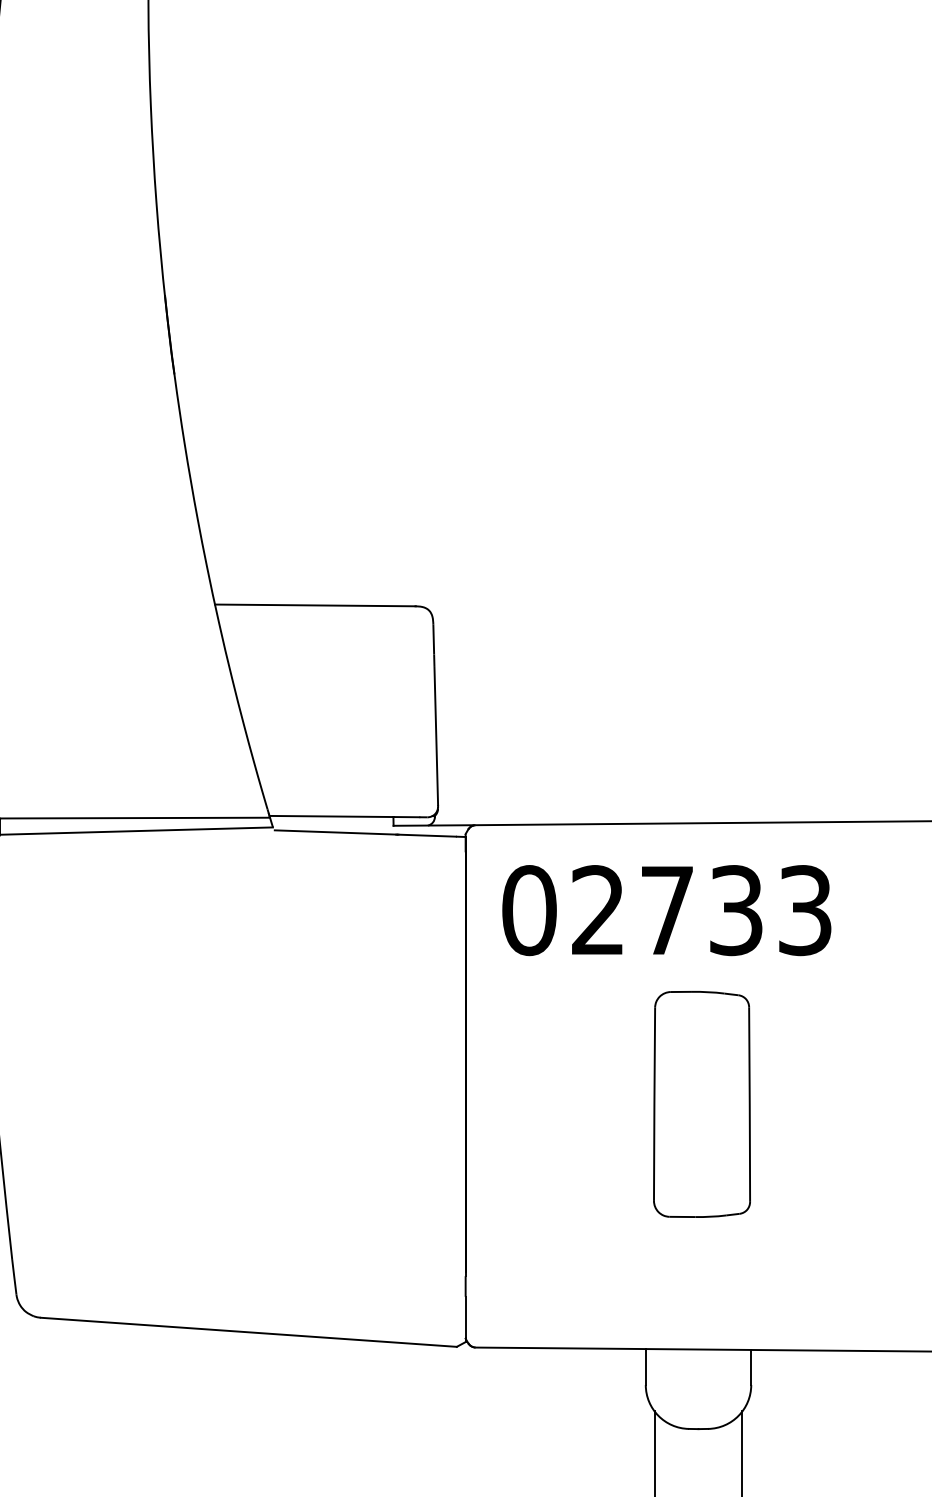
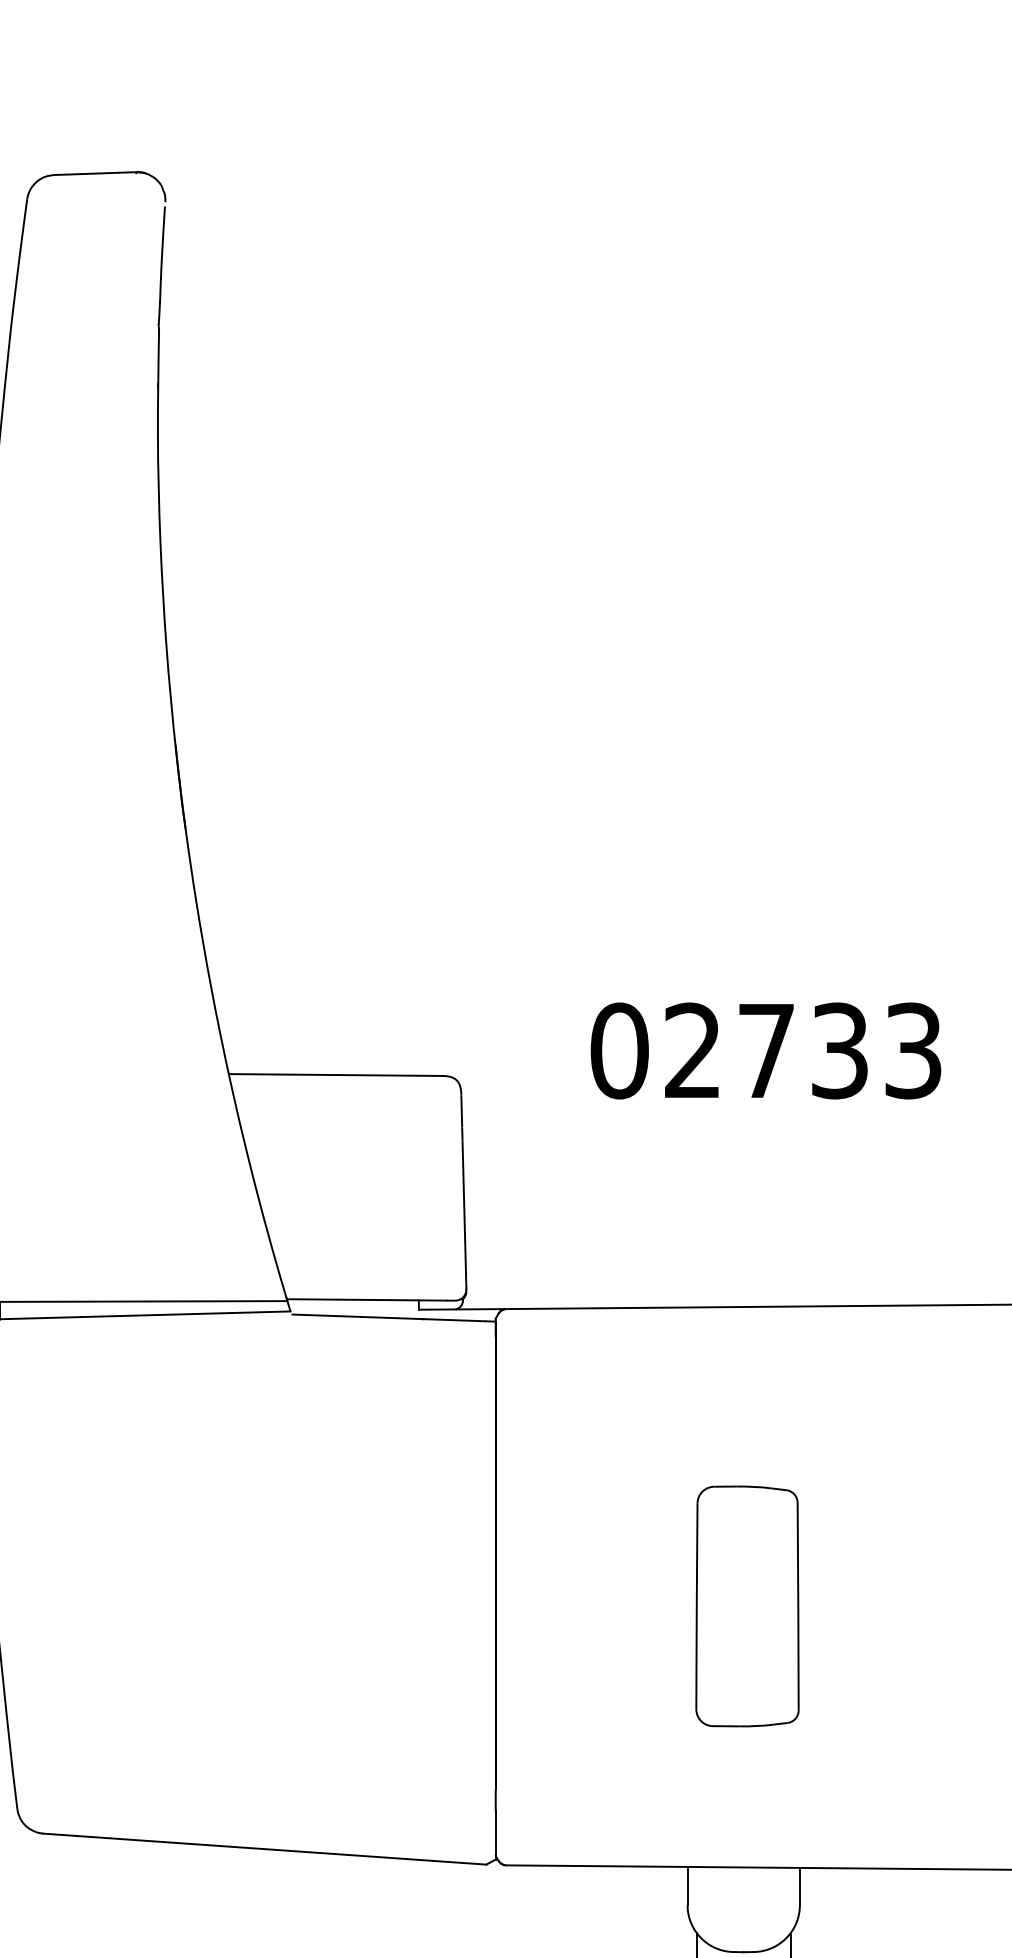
text: (666, 910) -> (765, 1050), moved

